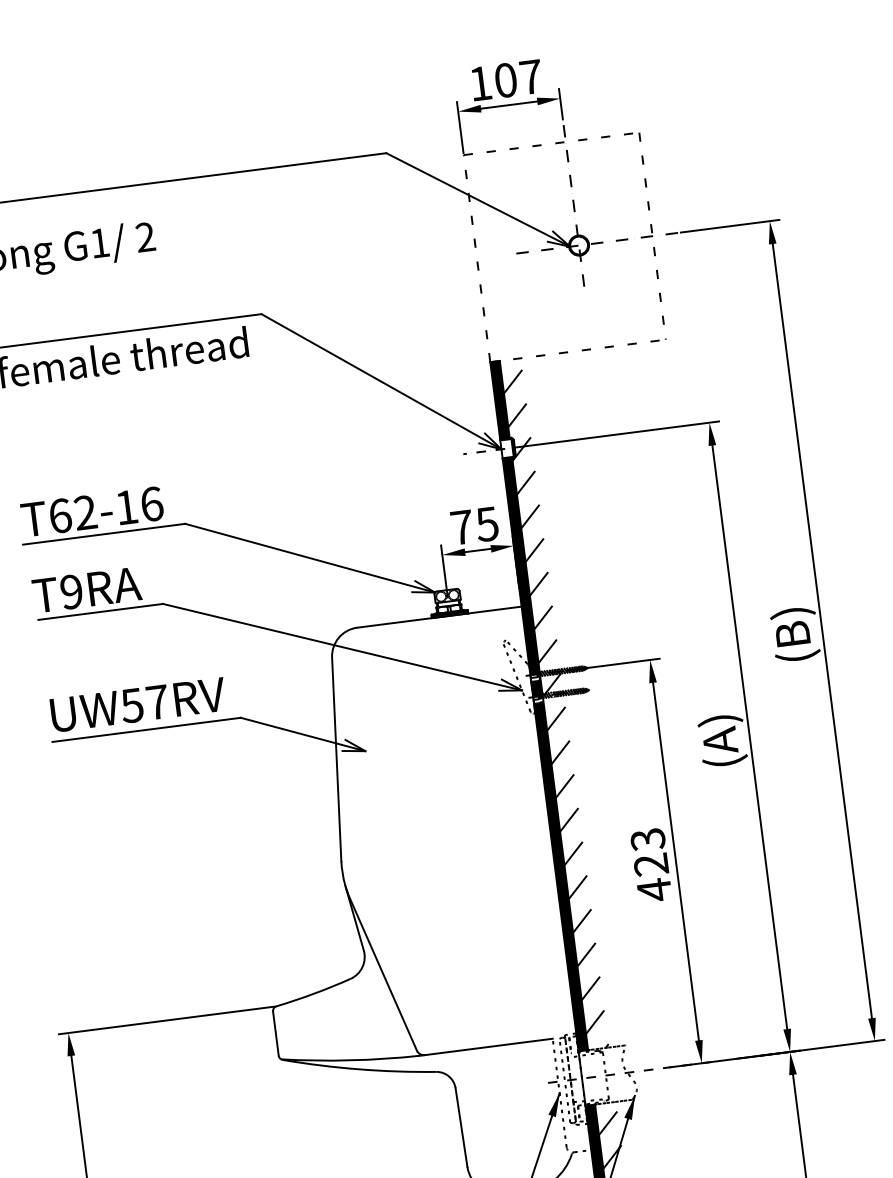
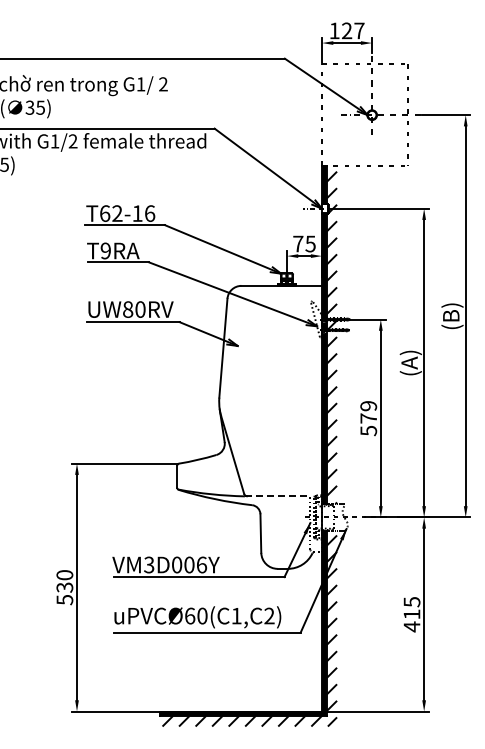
text: (506, 79) -> (347, 30), 107 -> 127
text: (143, 704) -> (133, 309), UW57RV -> UW80RV
text: (650, 864) -> (368, 418), 423 -> 579
line: (485, 1047) -> (277, 496), solid -> dashed

